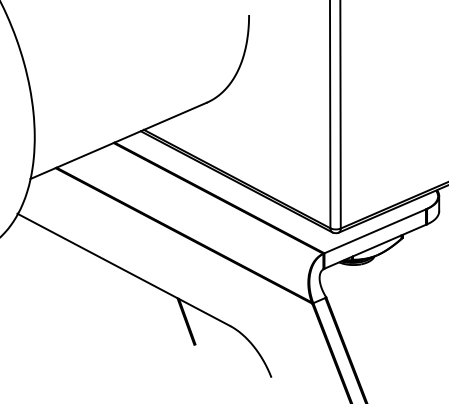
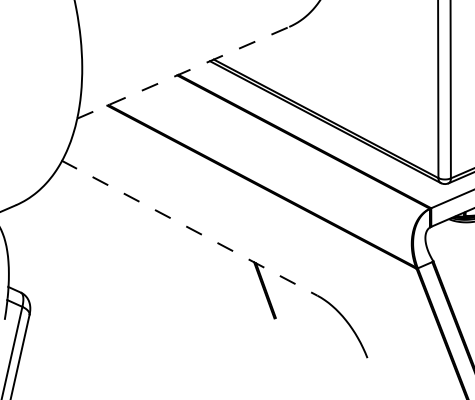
line: (118, 140) -> (183, 72), solid -> dashed
line: (124, 270) -> (190, 228), solid -> dashed

